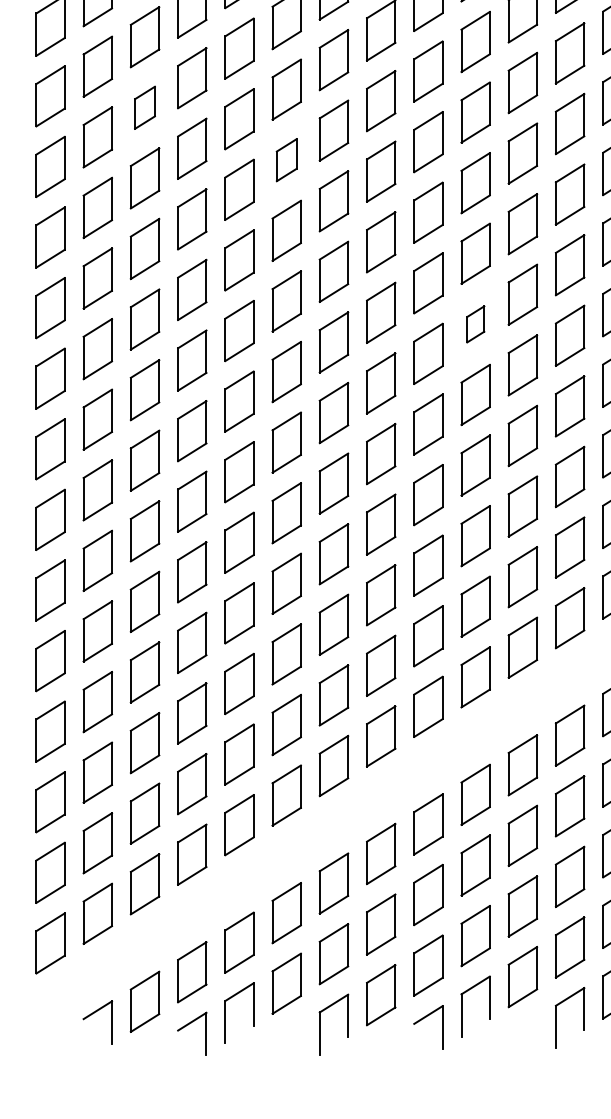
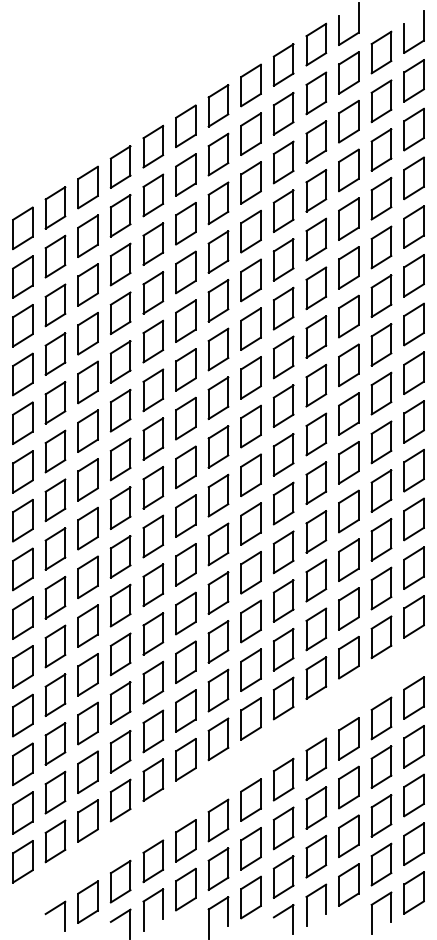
part: (144, 107) -> (87, 284), size x1.43
part: (286, 159) -> (185, 320), size x1.43
part: (475, 324) -> (316, 434), size x1.67

